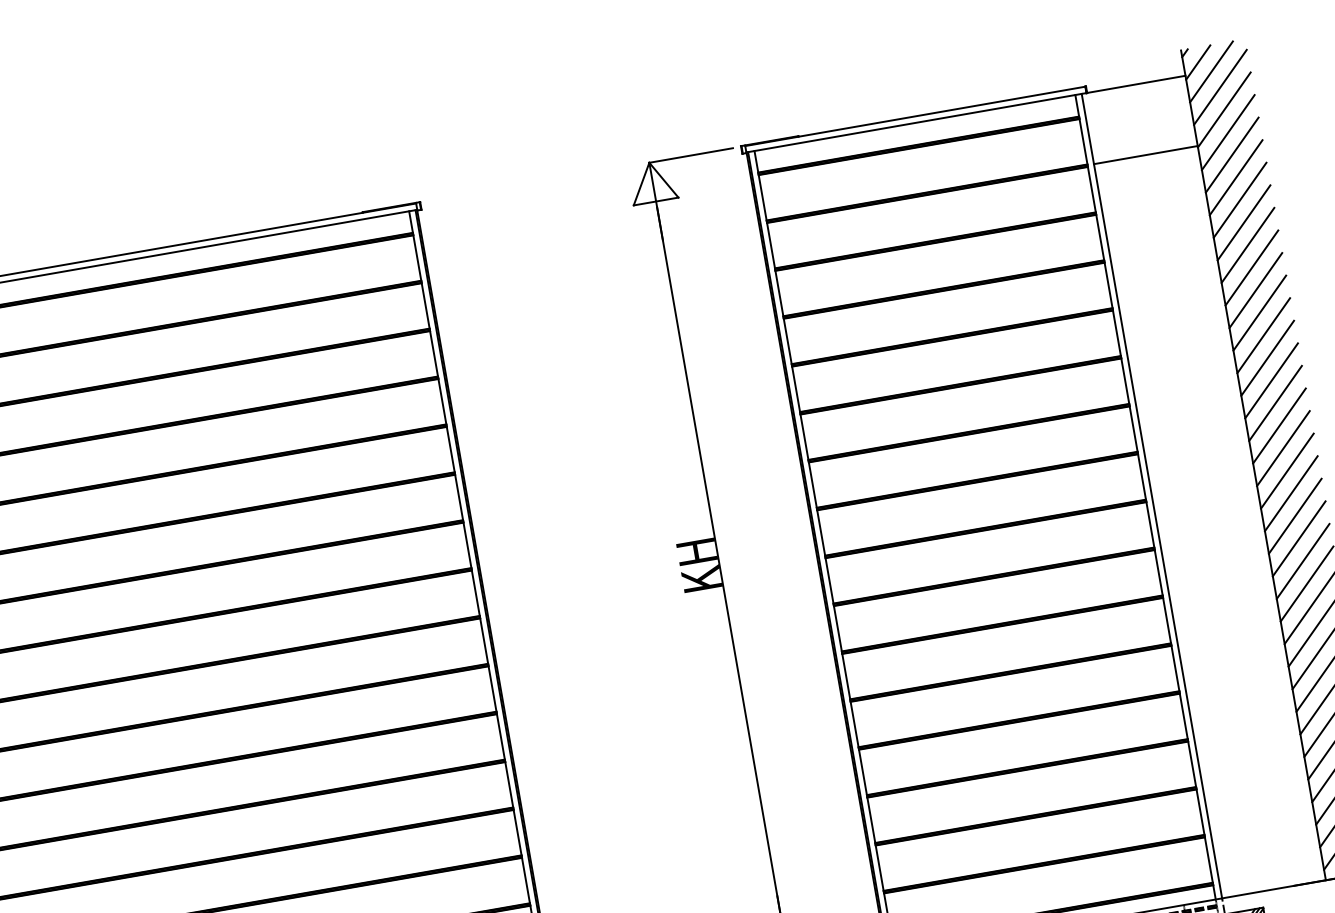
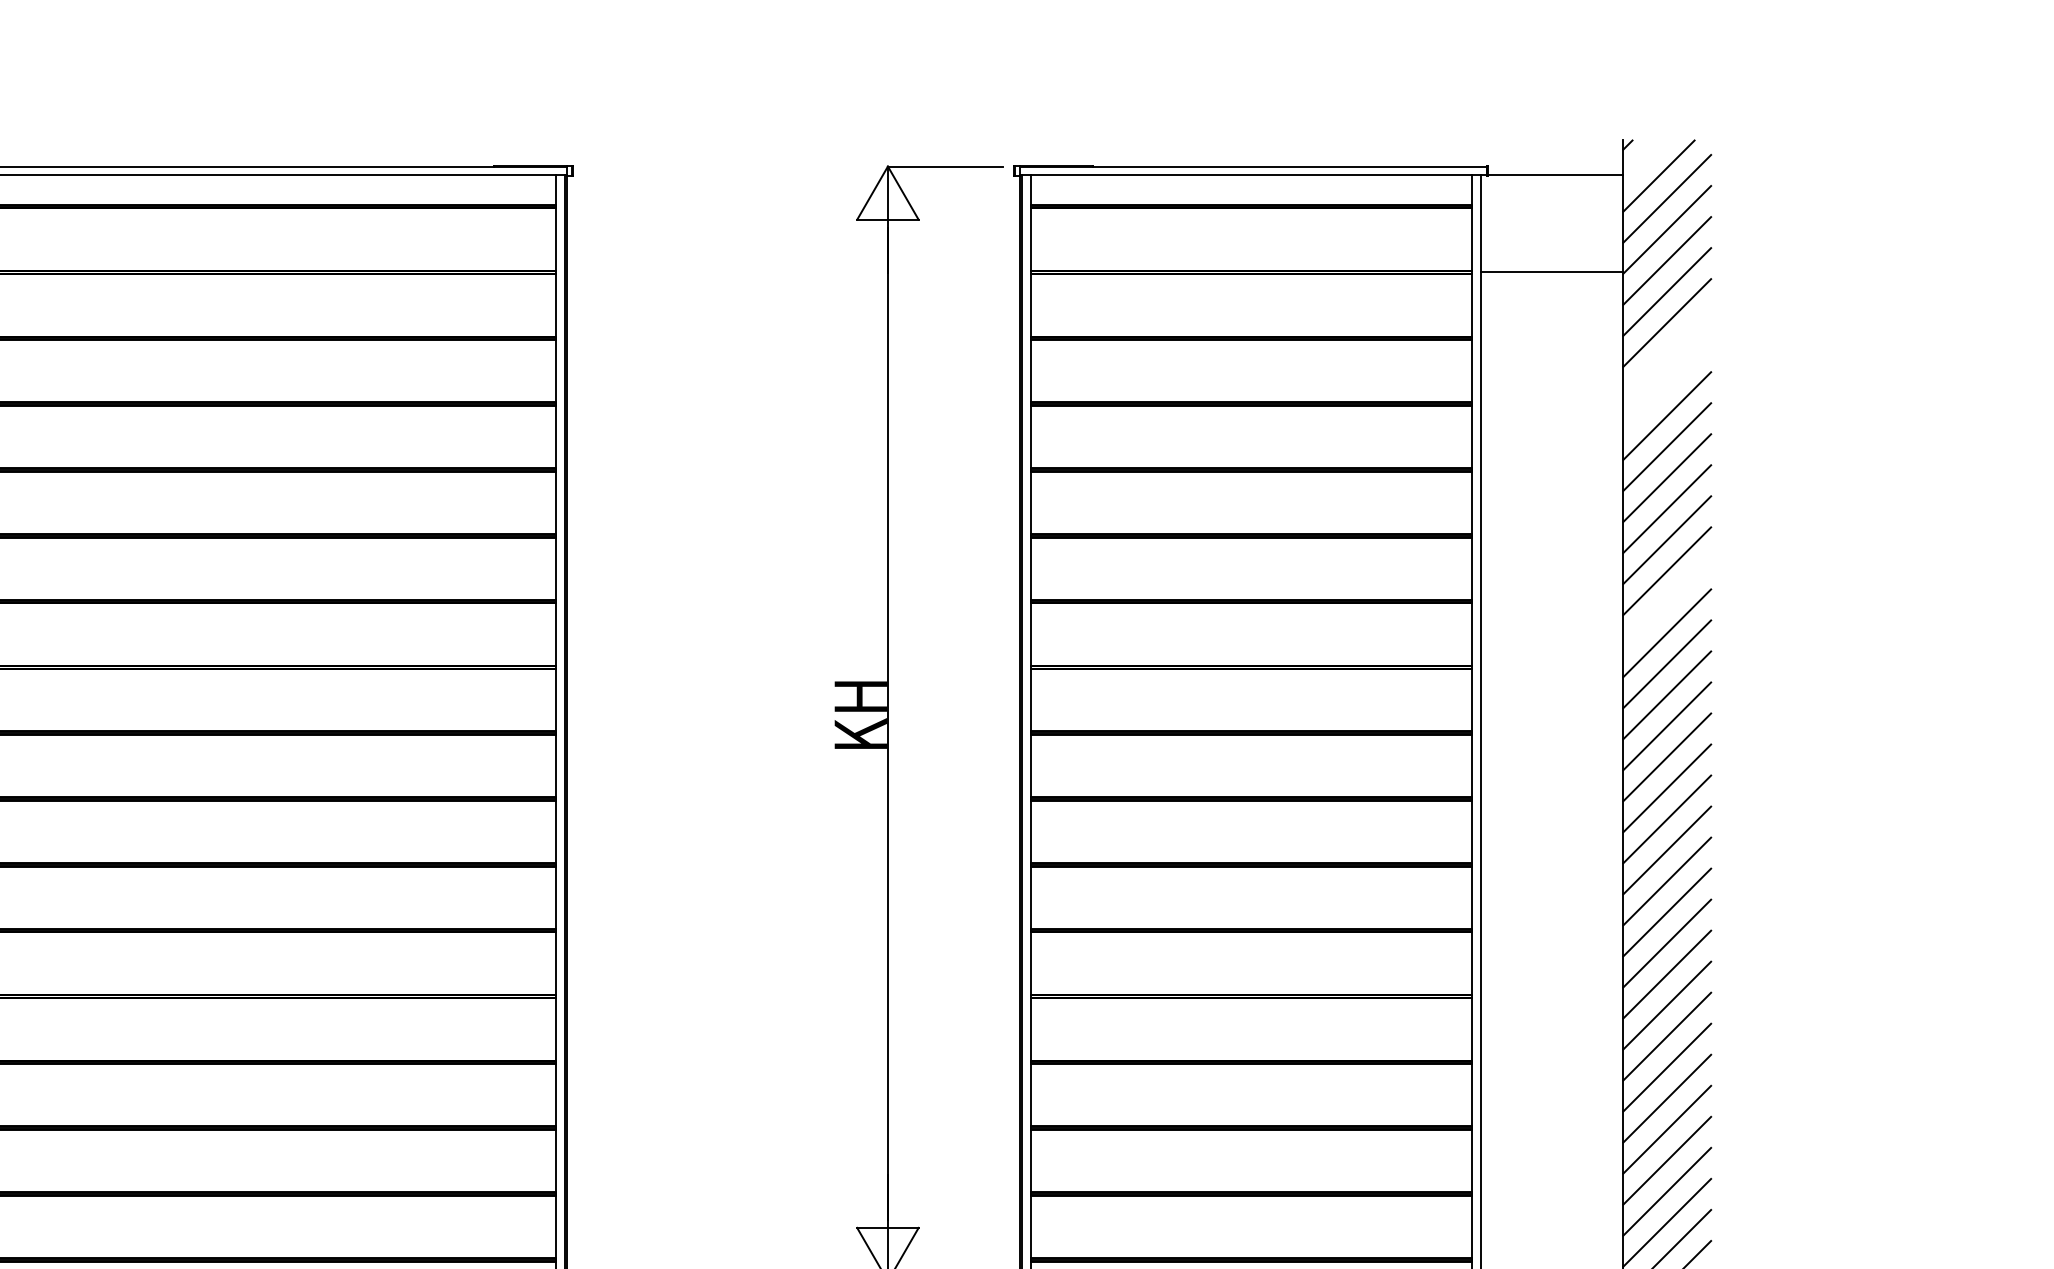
line: (1198, 62) -> (1643, 160), removed
line: (1240, 199) -> (1667, 353), removed
line: (1244, 222) -> (1667, 384), removed
line: (1271, 380) -> (1667, 602), removed

